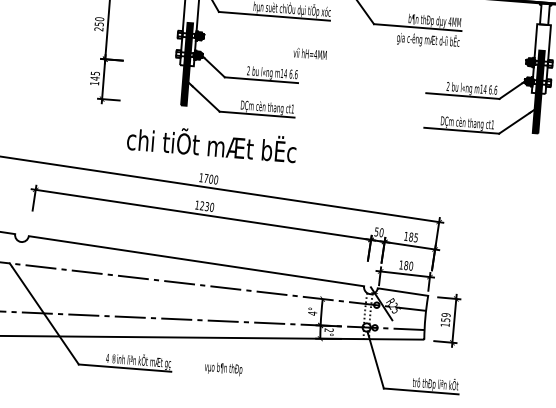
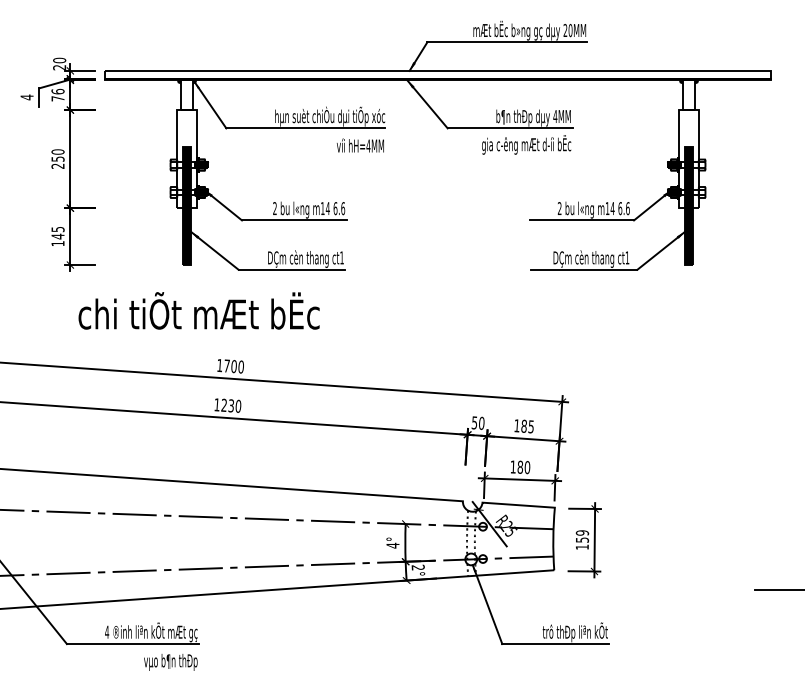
text: (310, 53) -> (360, 145), moved
text: (211, 143) -> (198, 310), moved
text: (223, 369) -> (170, 662), moved

